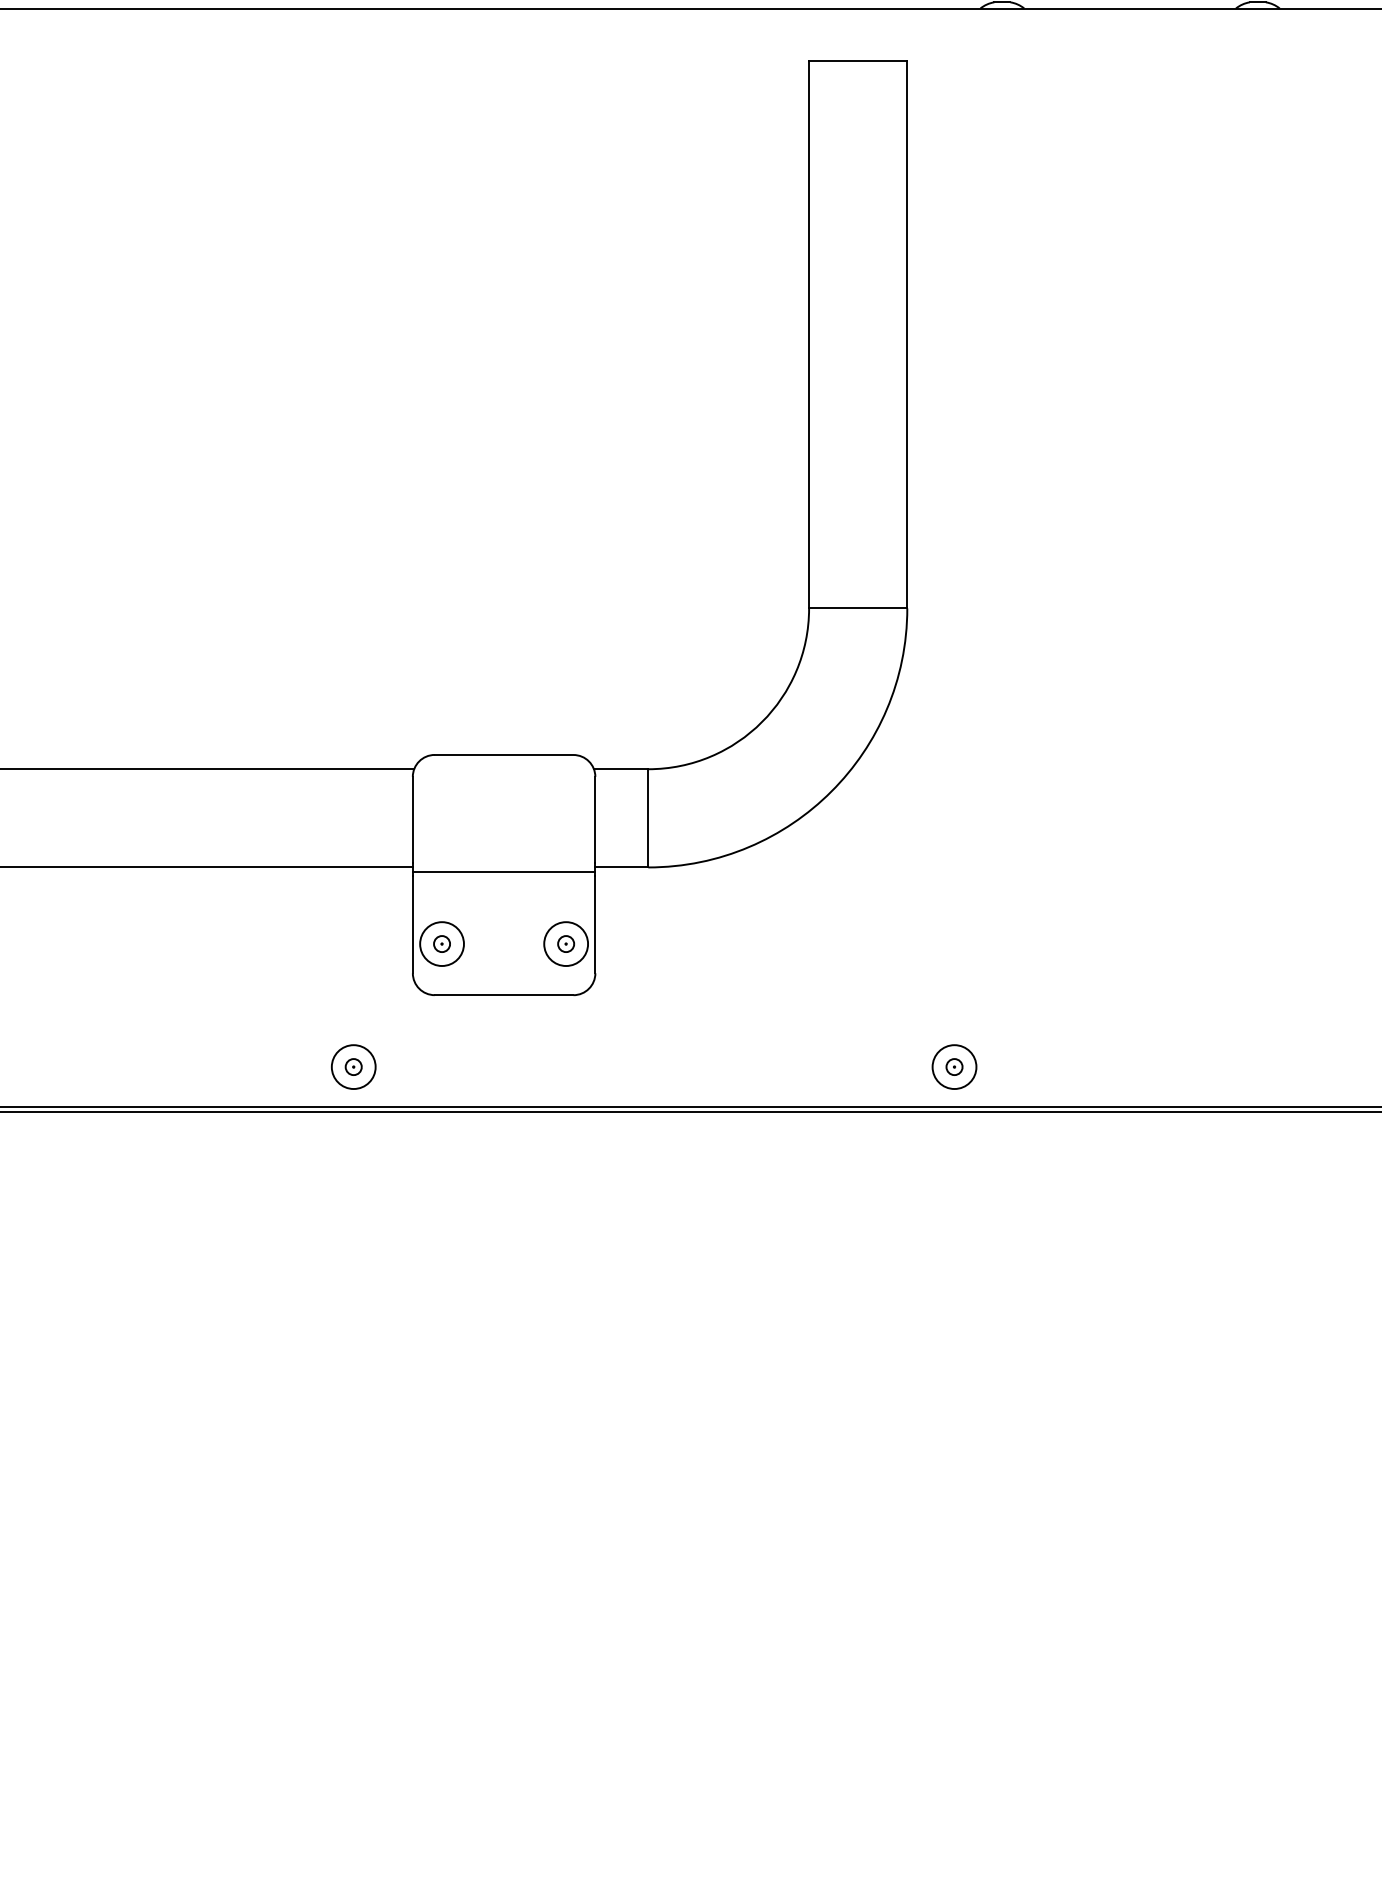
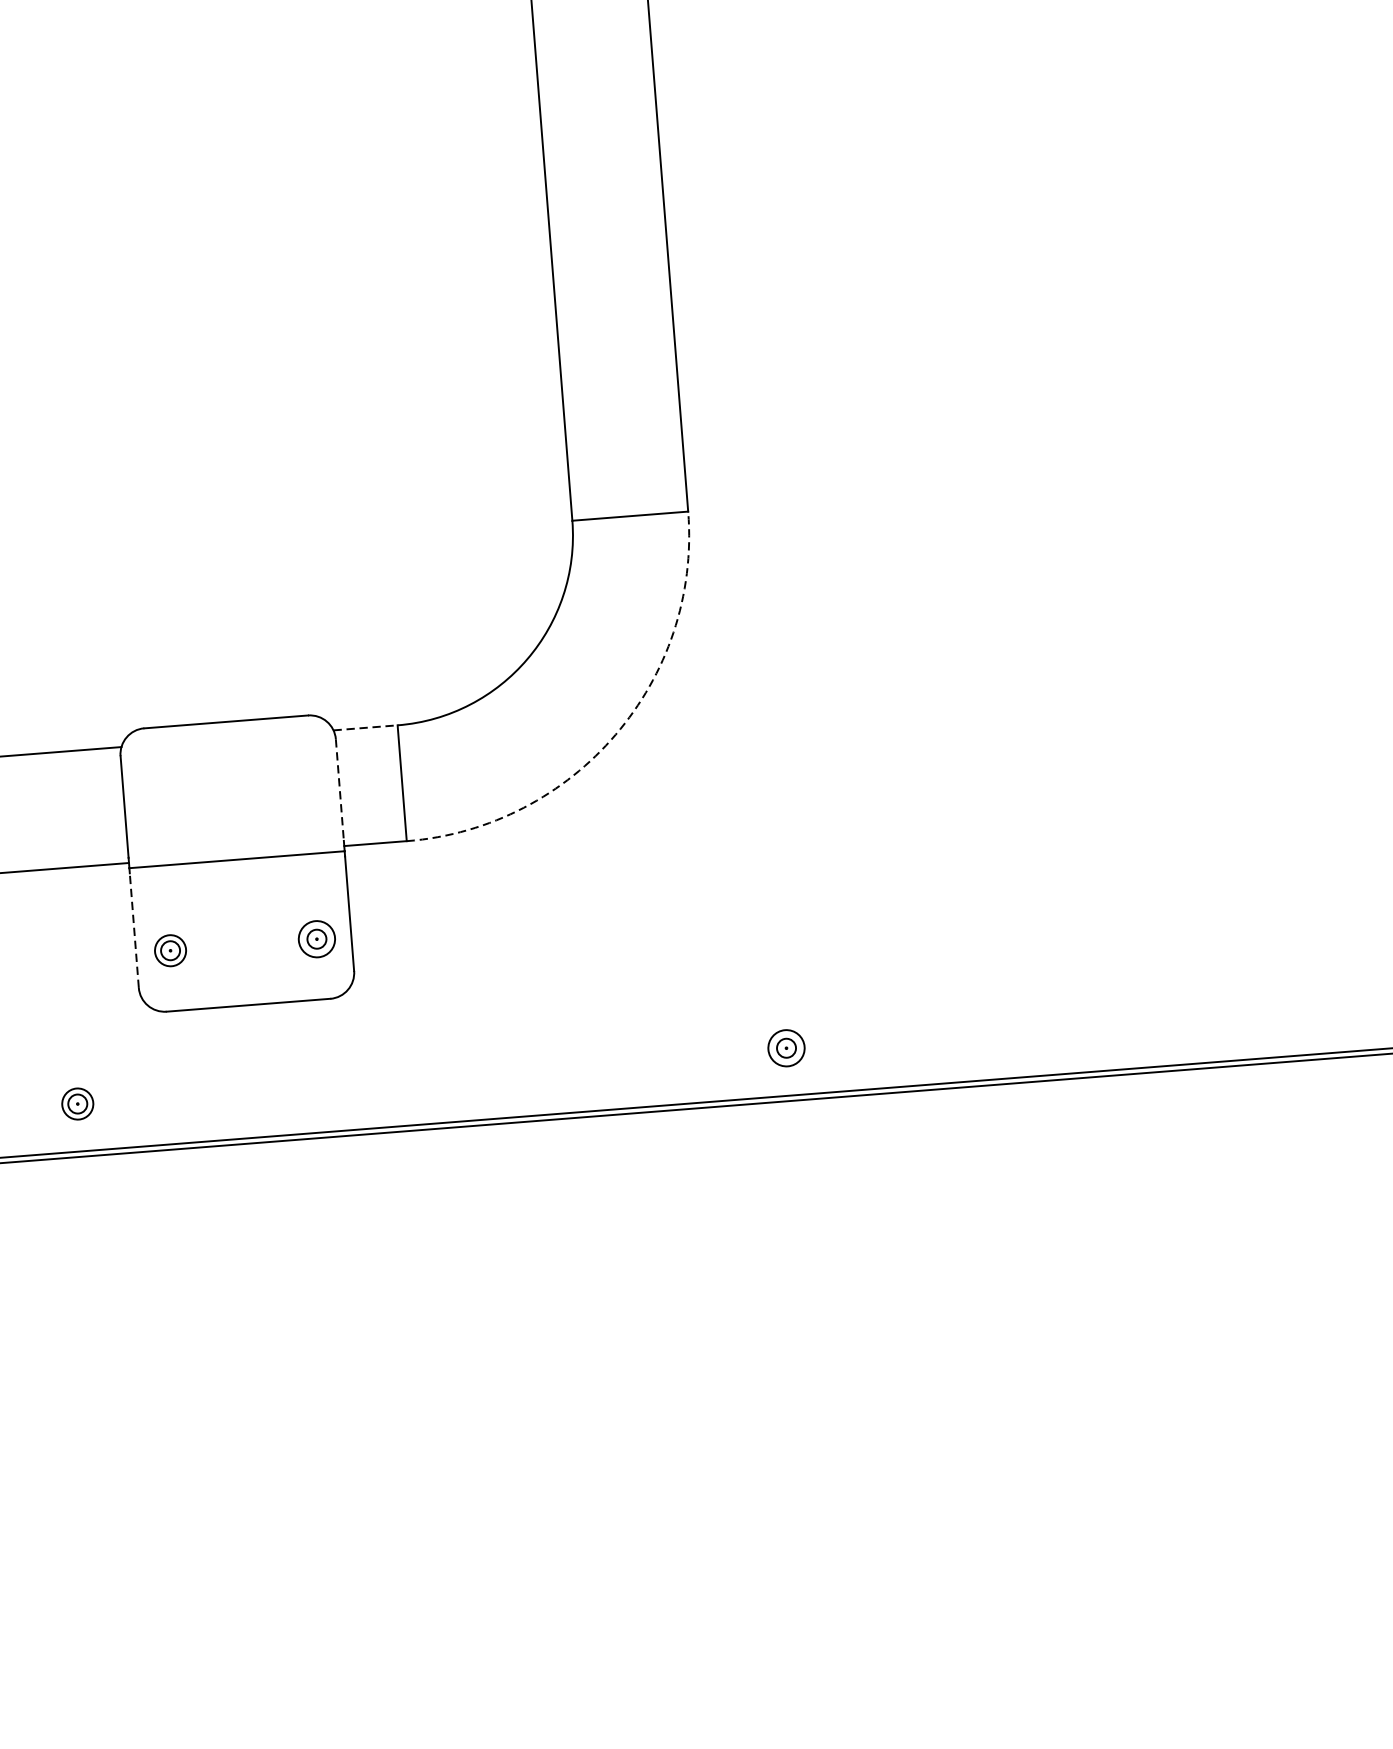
line: (621, 769) -> (366, 728), solid -> dashed
arc: (831, 791) -> (615, 734), solid -> dashed
line: (595, 820) -> (340, 790), solid -> dashed
line: (412, 924) -> (133, 930), solid -> dashed
circle: (441, 944) -> (169, 951), size x0.6
circle: (566, 944) -> (317, 939), size x0.7
circle: (353, 1067) -> (77, 1104), size x0.6
circle: (954, 1067) -> (786, 1048), size x0.7

